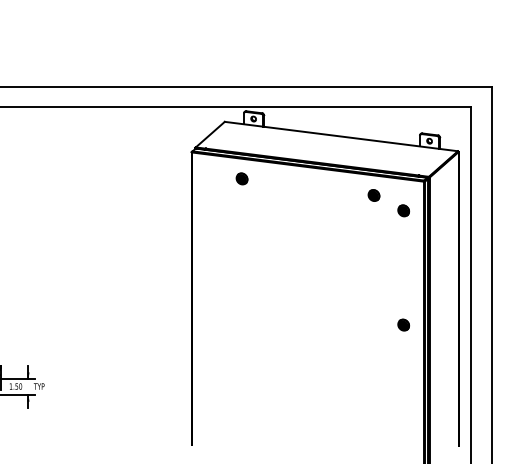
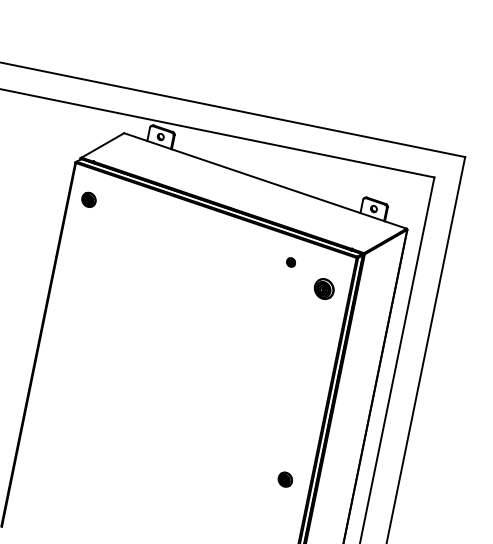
part: (241, 178) -> (88, 199), moved
part: (373, 195) -> (290, 262), size x0.6
part: (403, 210) -> (323, 288), size x1.4
part: (403, 324) -> (285, 478), moved

